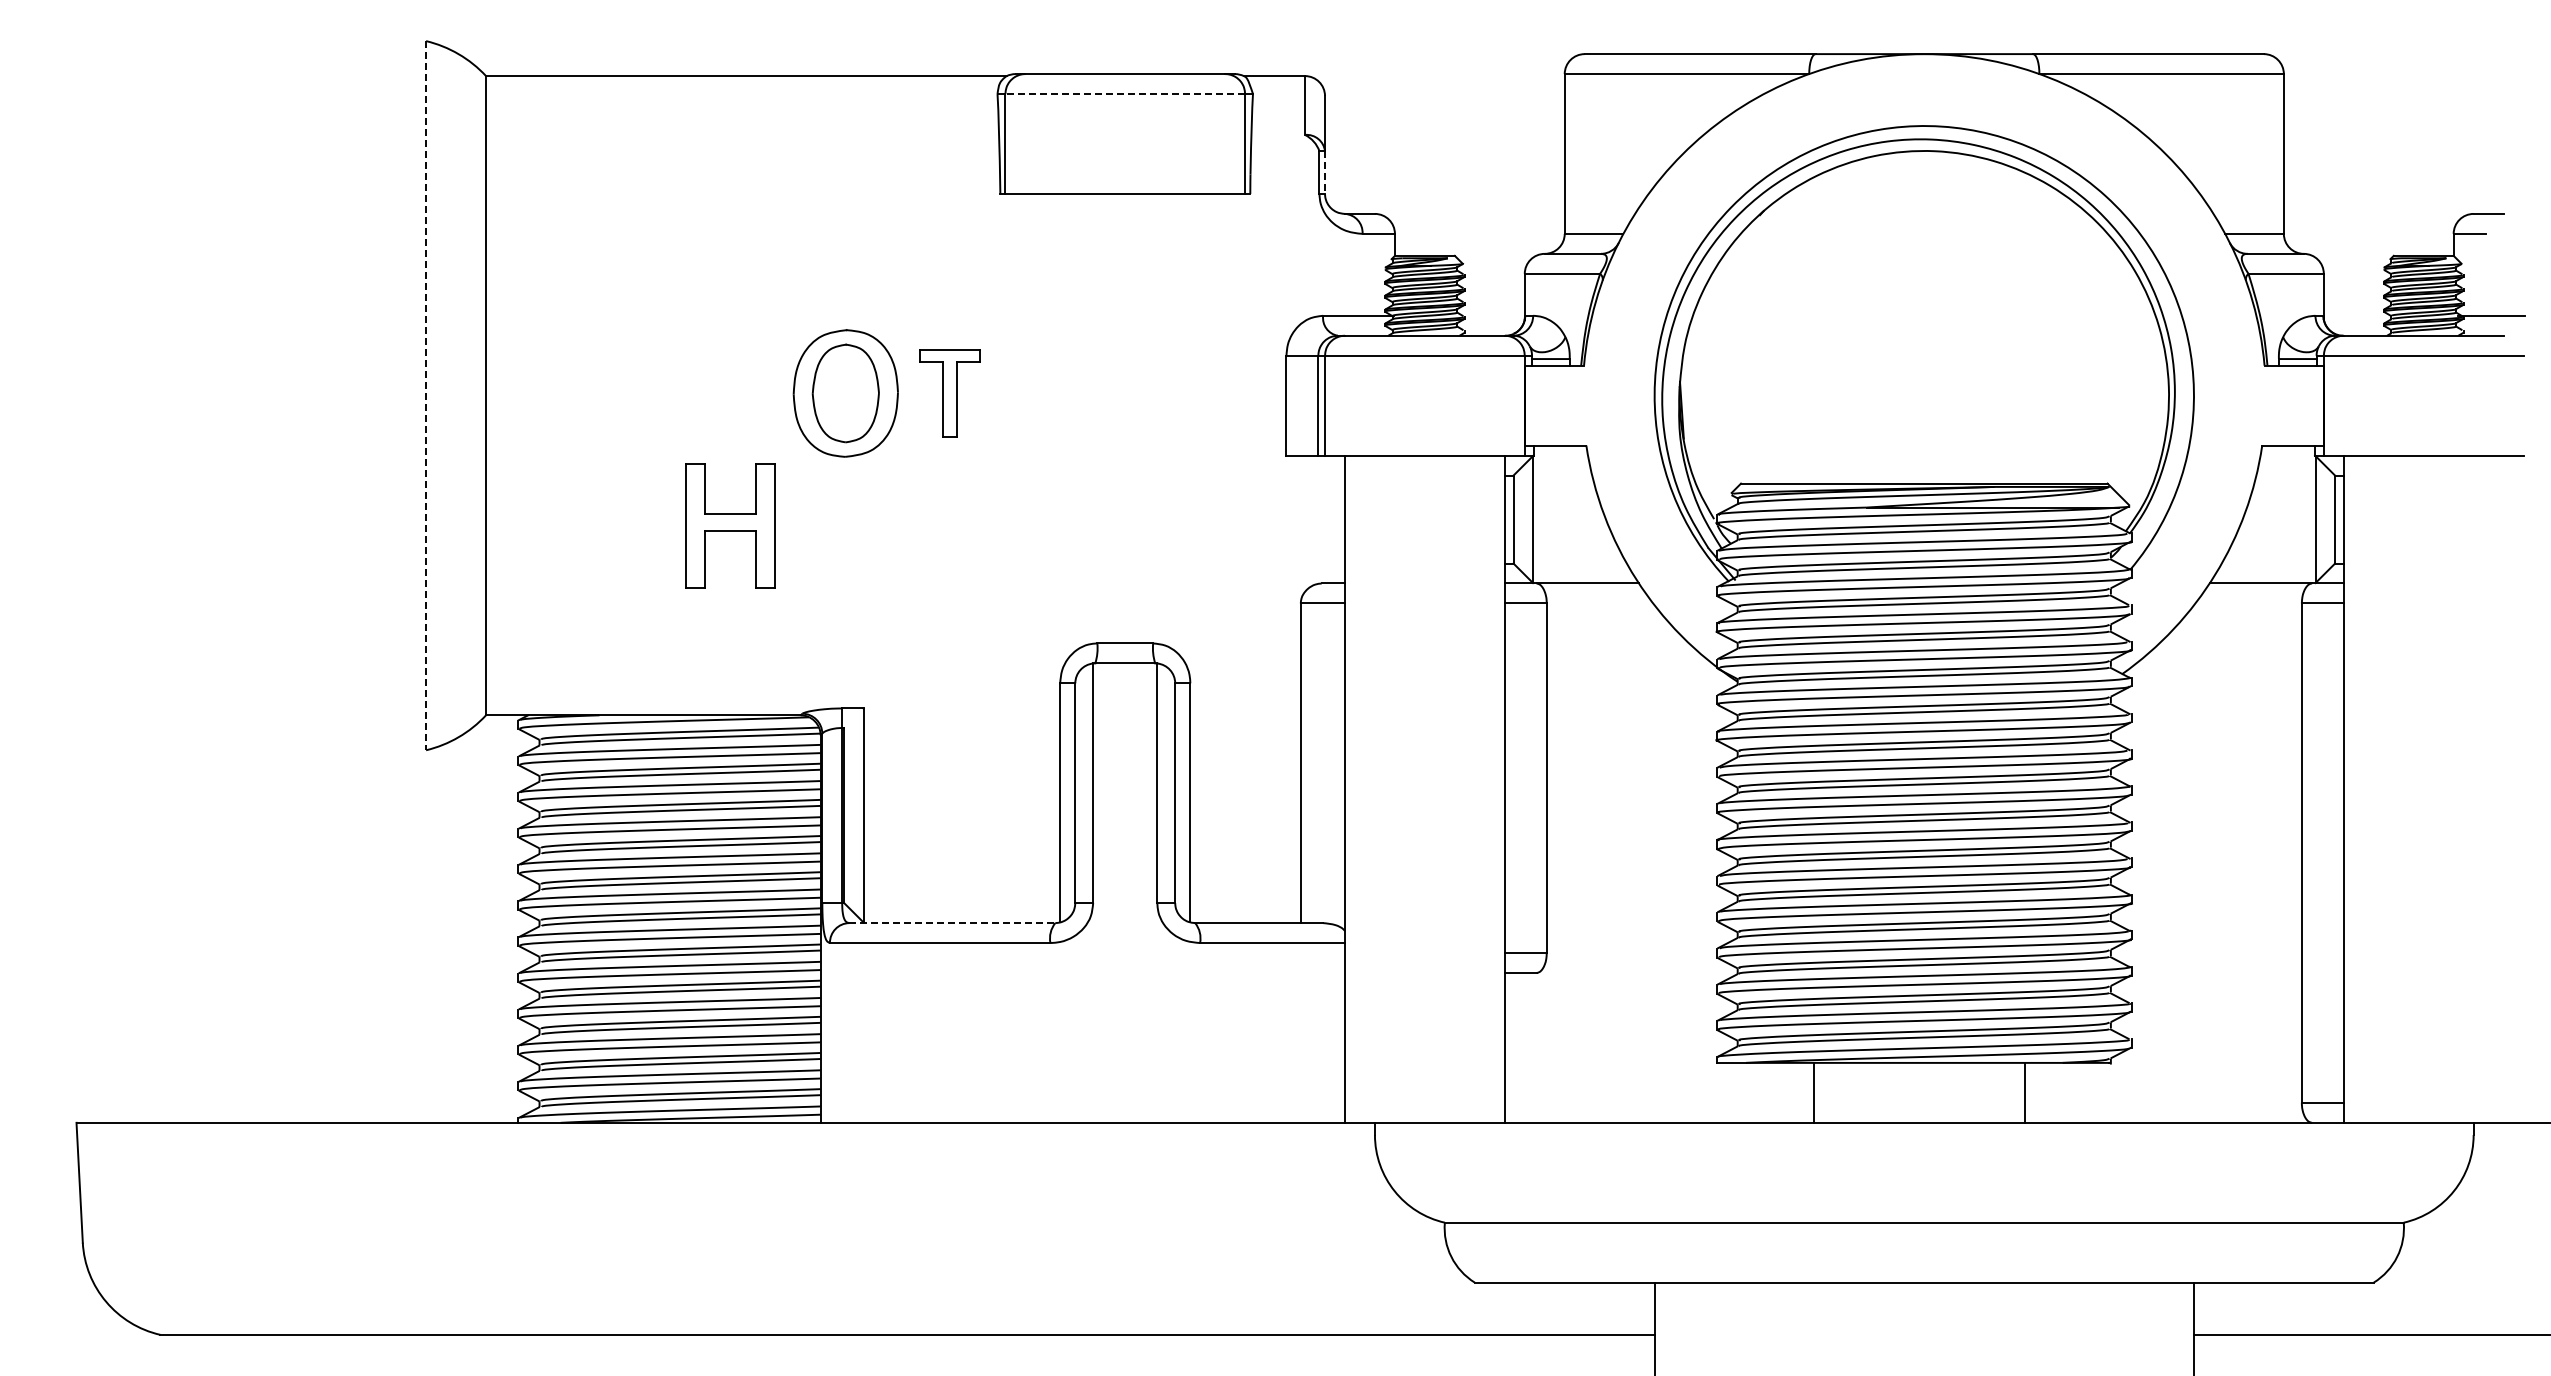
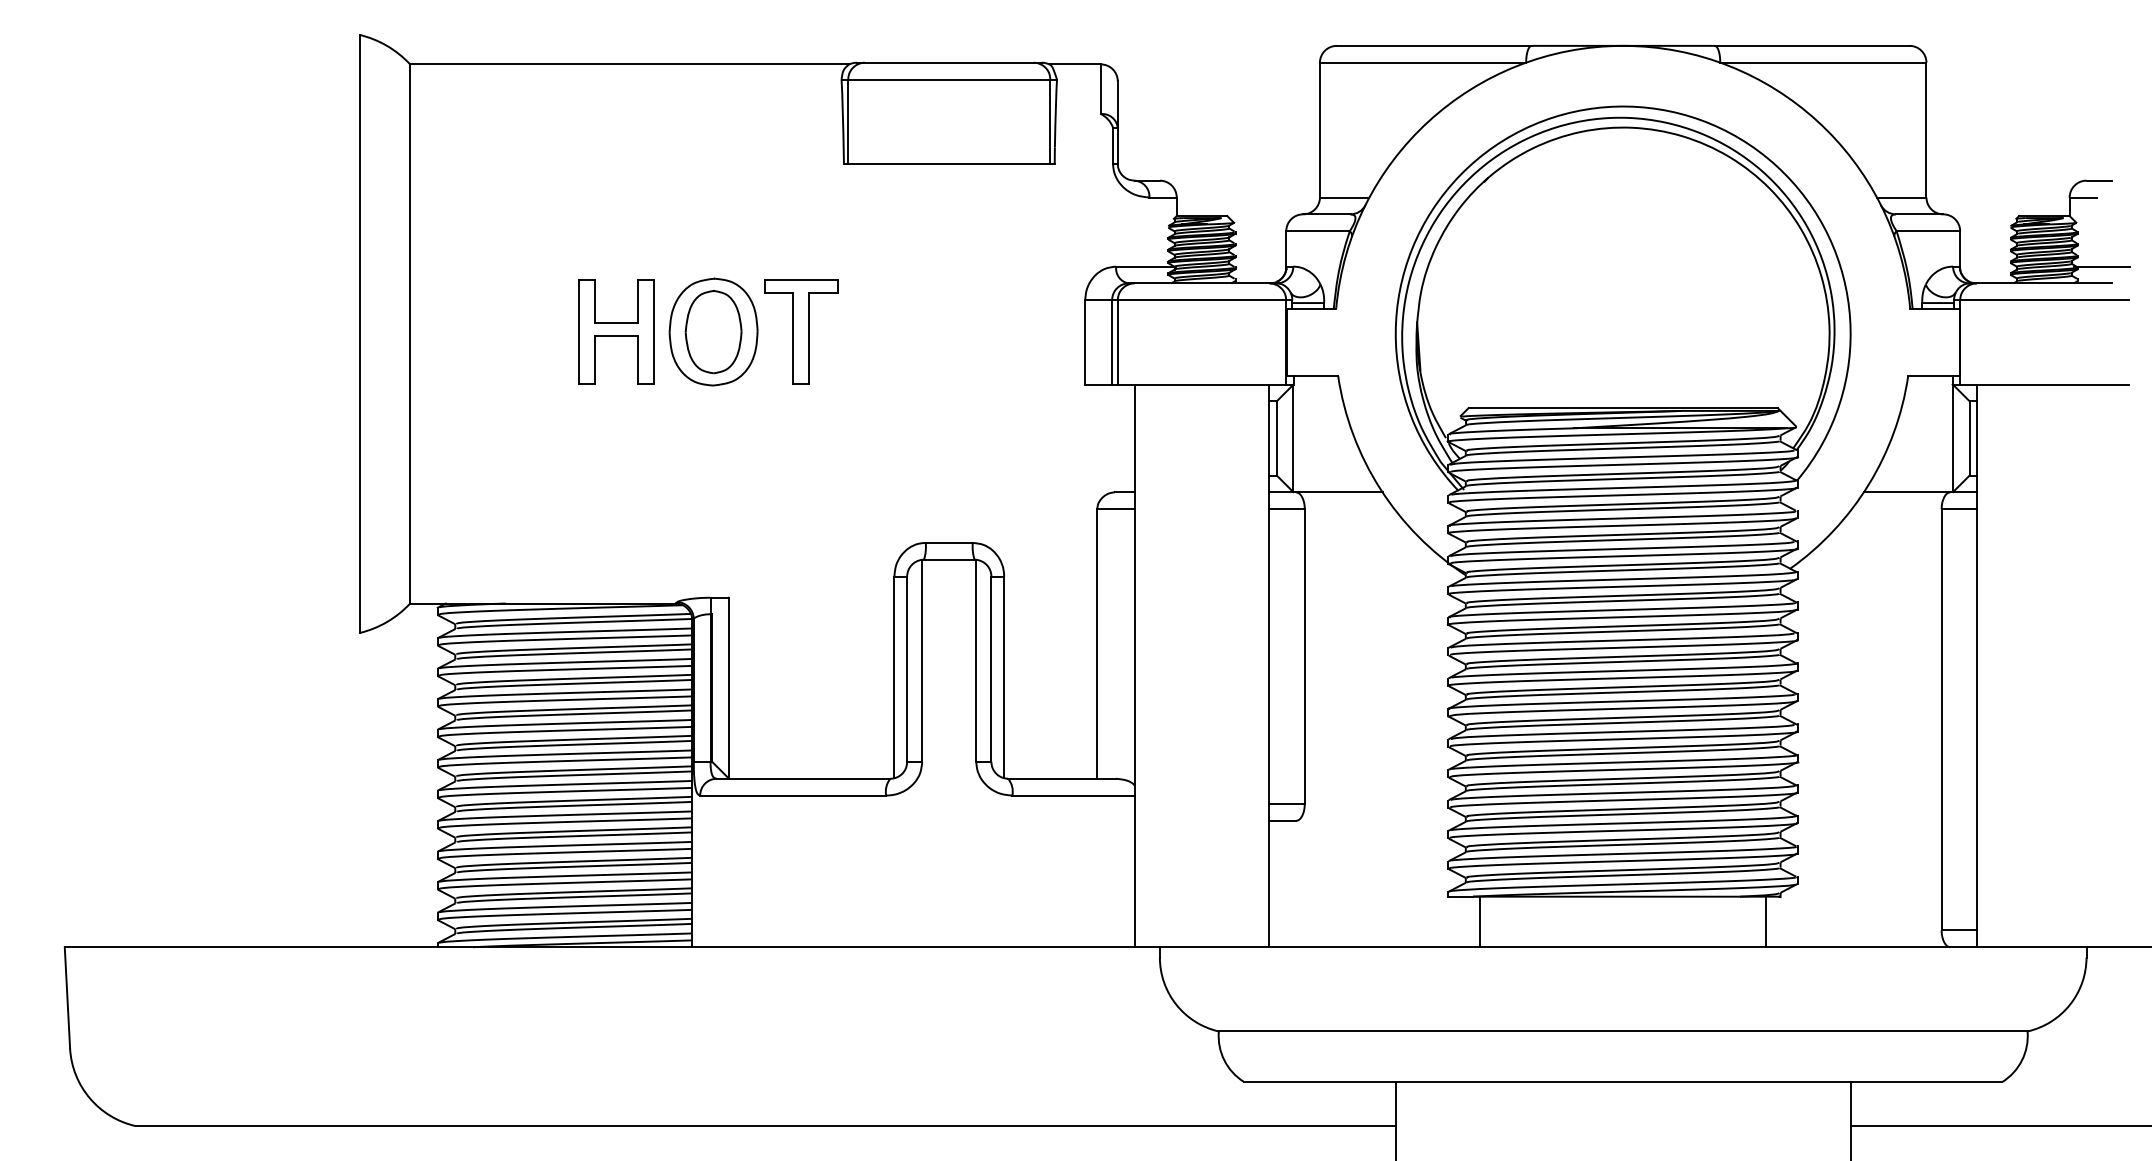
line: (1125, 94) -> (949, 79), dashed -> solid
line: (1325, 173) -> (1118, 146), dashed -> solid
part: (949, 393) -> (801, 332), size x1.43
line: (426, 395) -> (359, 333), dashed -> solid
part: (730, 525) -> (616, 332), moved
line: (952, 923) -> (803, 779), dashed -> solid
line: (1813, 1092) -> (1479, 921), moved
line: (2025, 1092) -> (1766, 921), moved

